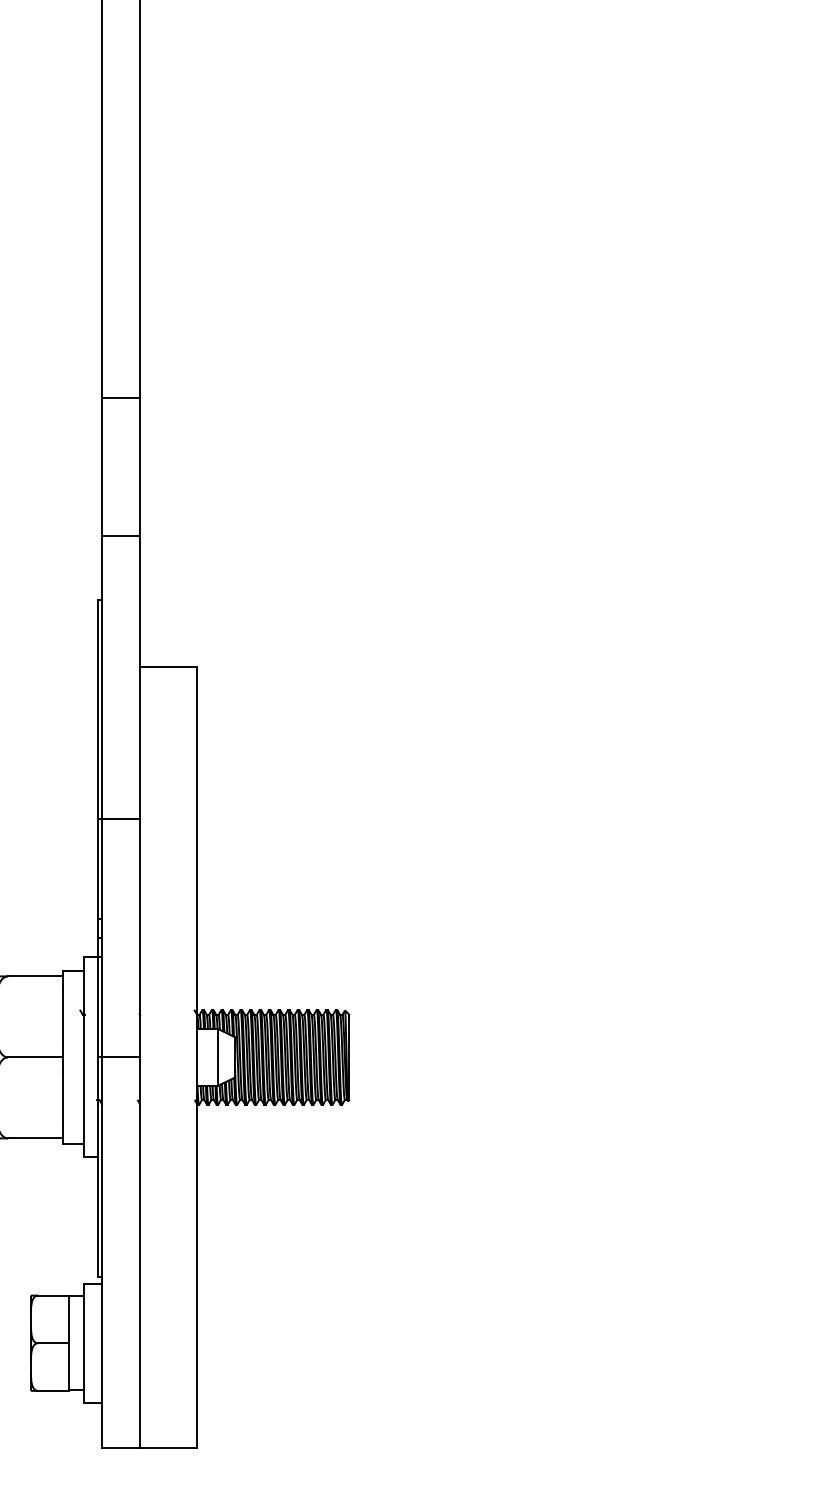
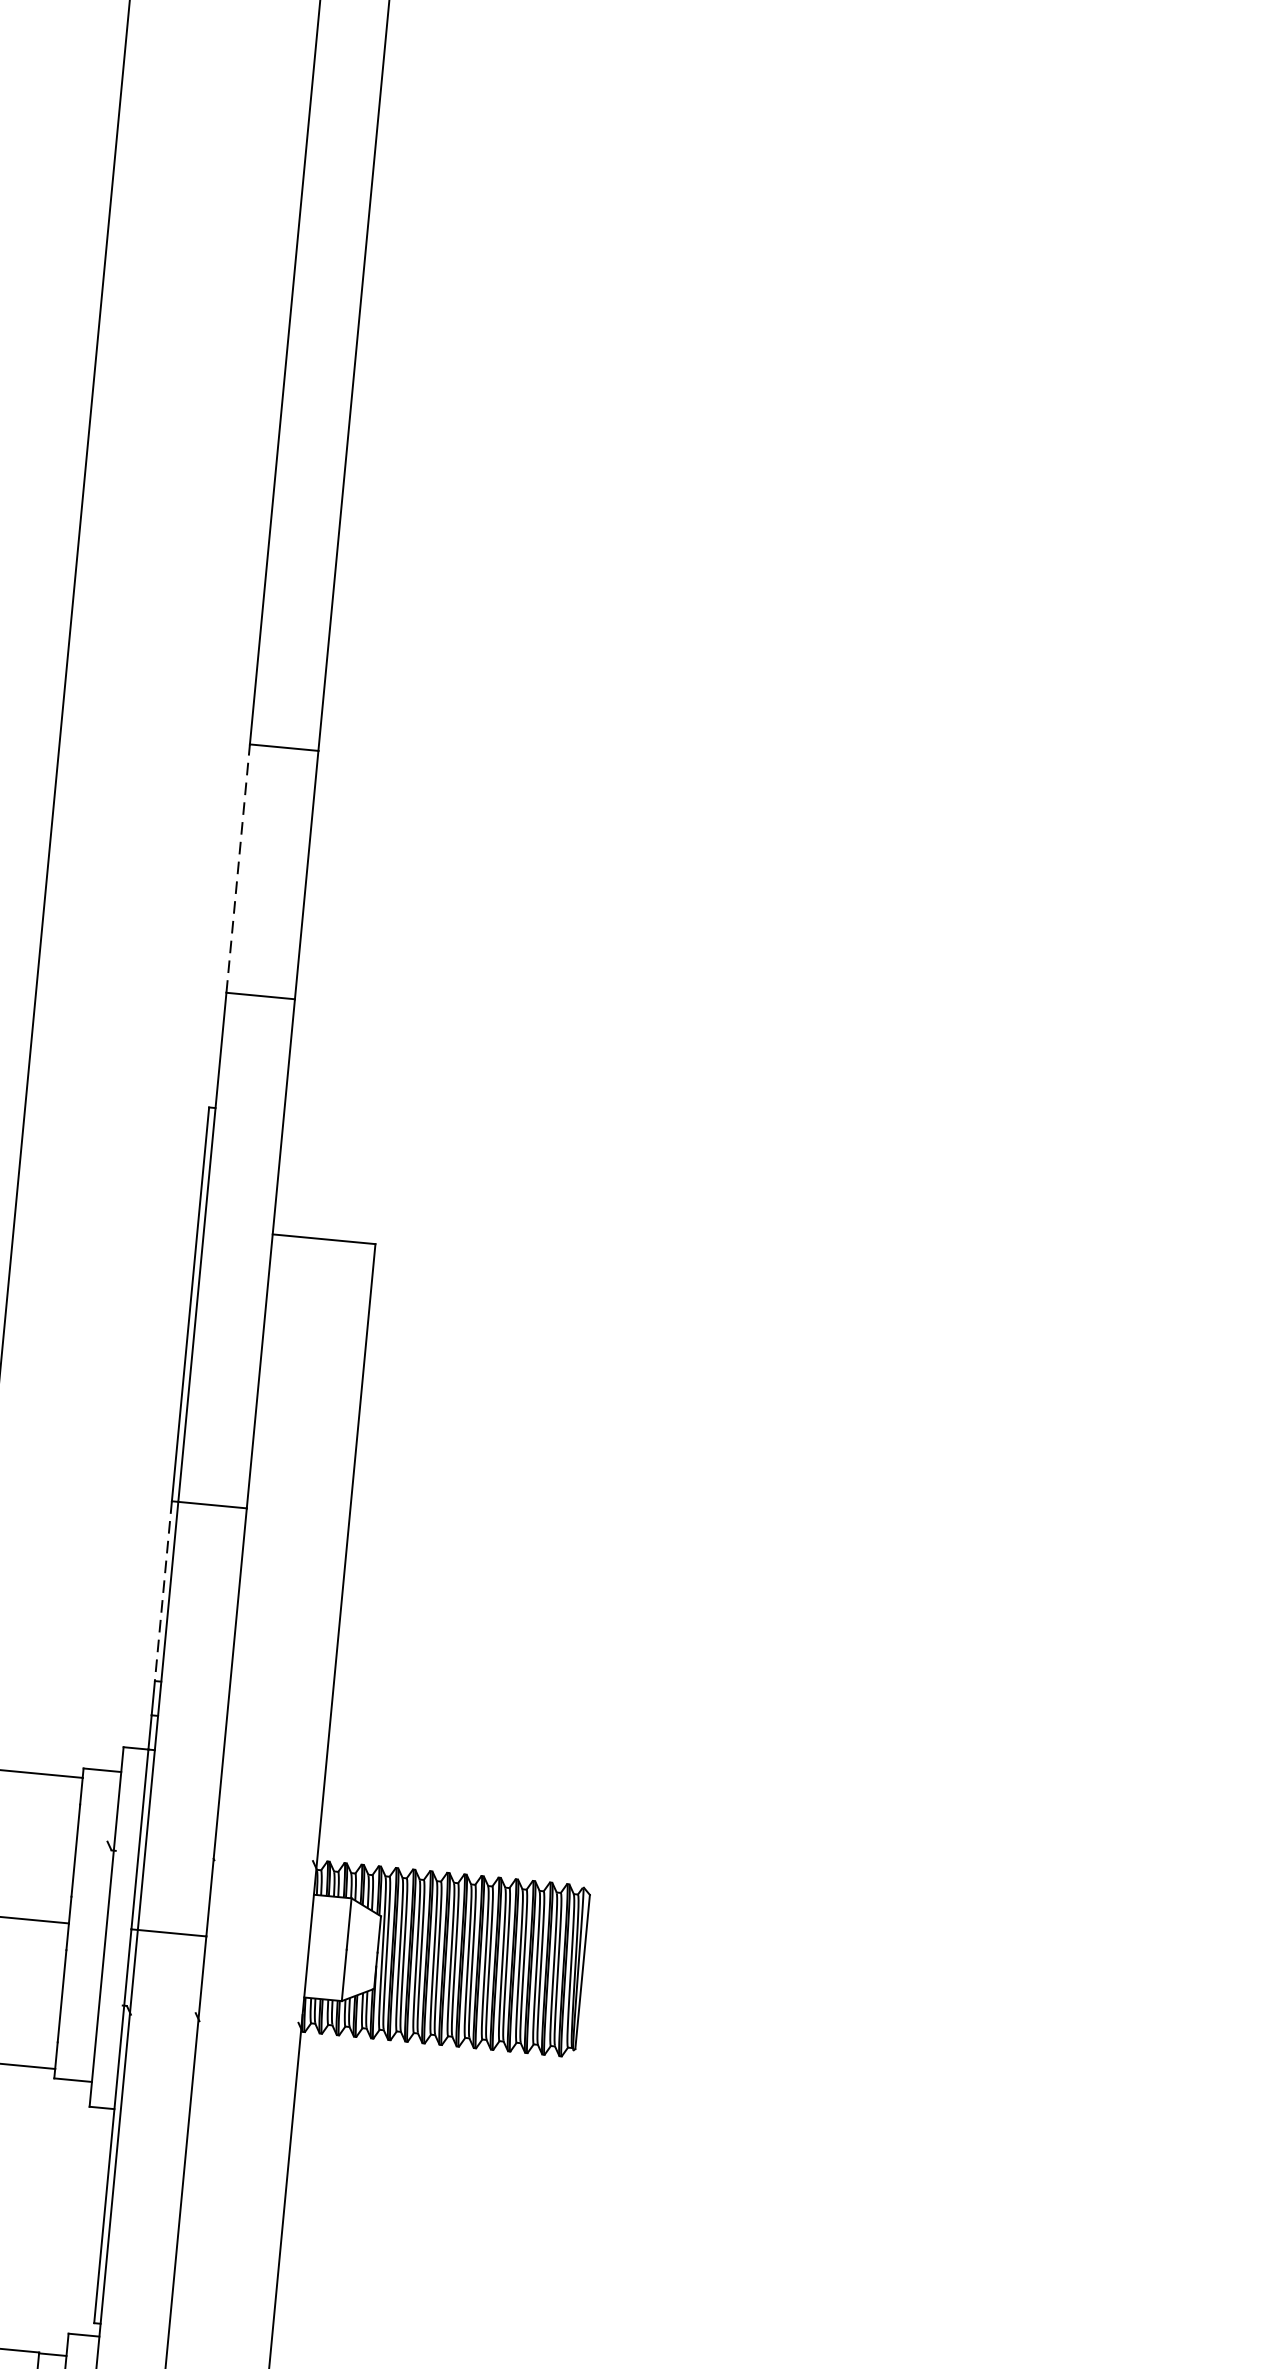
line: (101, 466) -> (238, 868), solid -> dashed
line: (97, 869) -> (162, 1591), solid -> dashed

